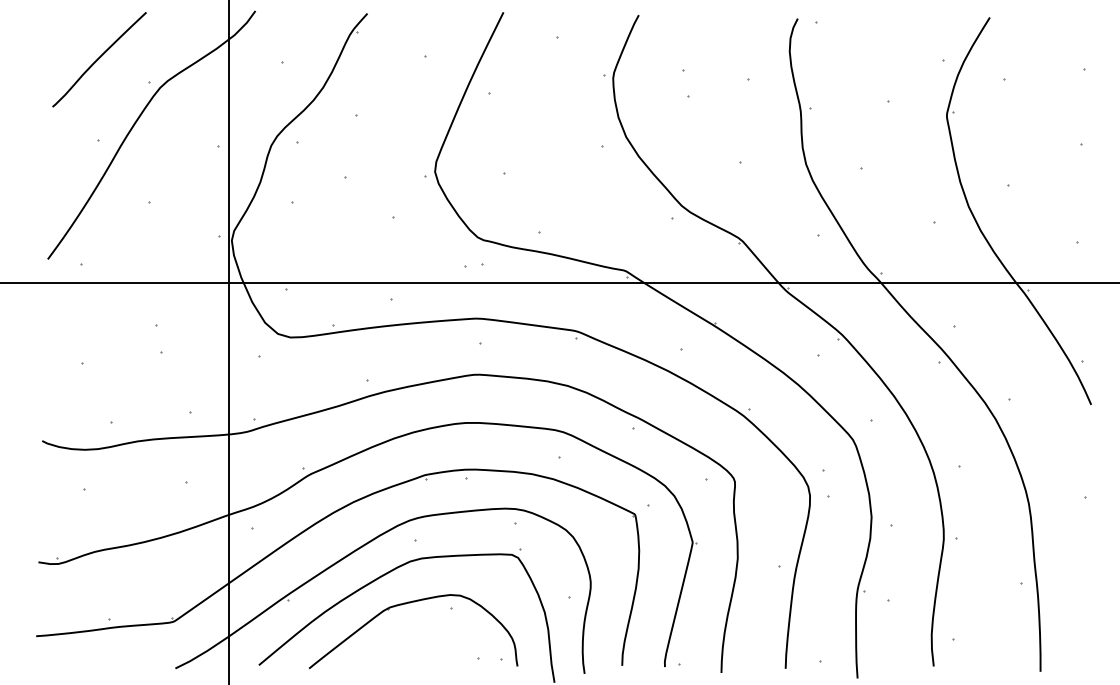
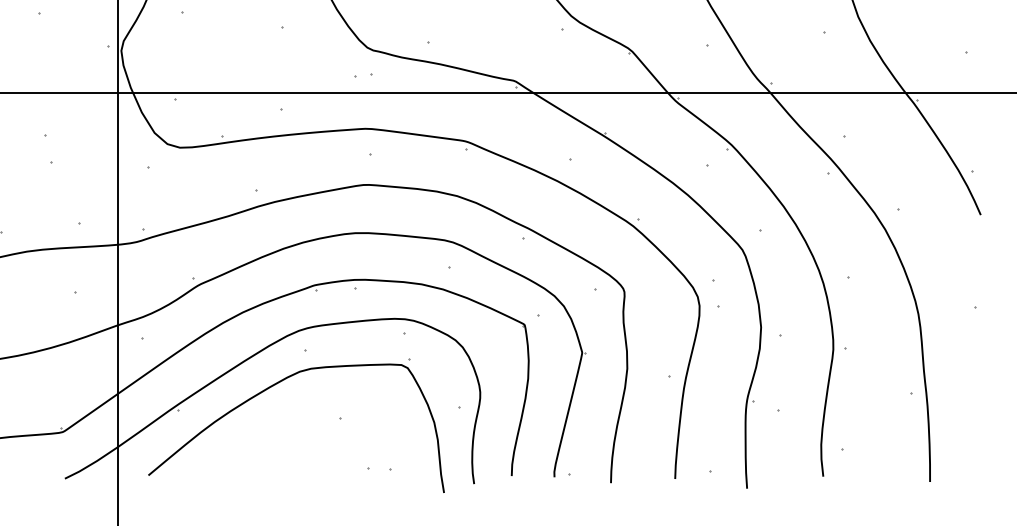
part: (406, 604) -> (296, 414), removed

